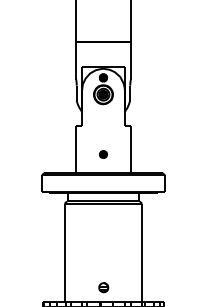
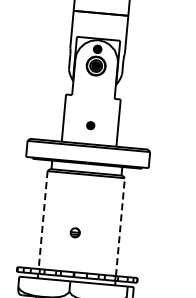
line: (142, 252) -> (120, 226), solid -> dashed
line: (64, 253) -> (42, 220), solid -> dashed
part: (103, 287) -> (75, 232), moved

